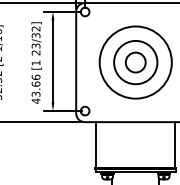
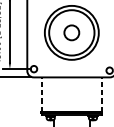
circle: (135, 62) -> (71, 32), size x1.4
line: (96, 144) -> (42, 94), solid -> dashed
line: (175, 144) -> (101, 94), solid -> dashed

